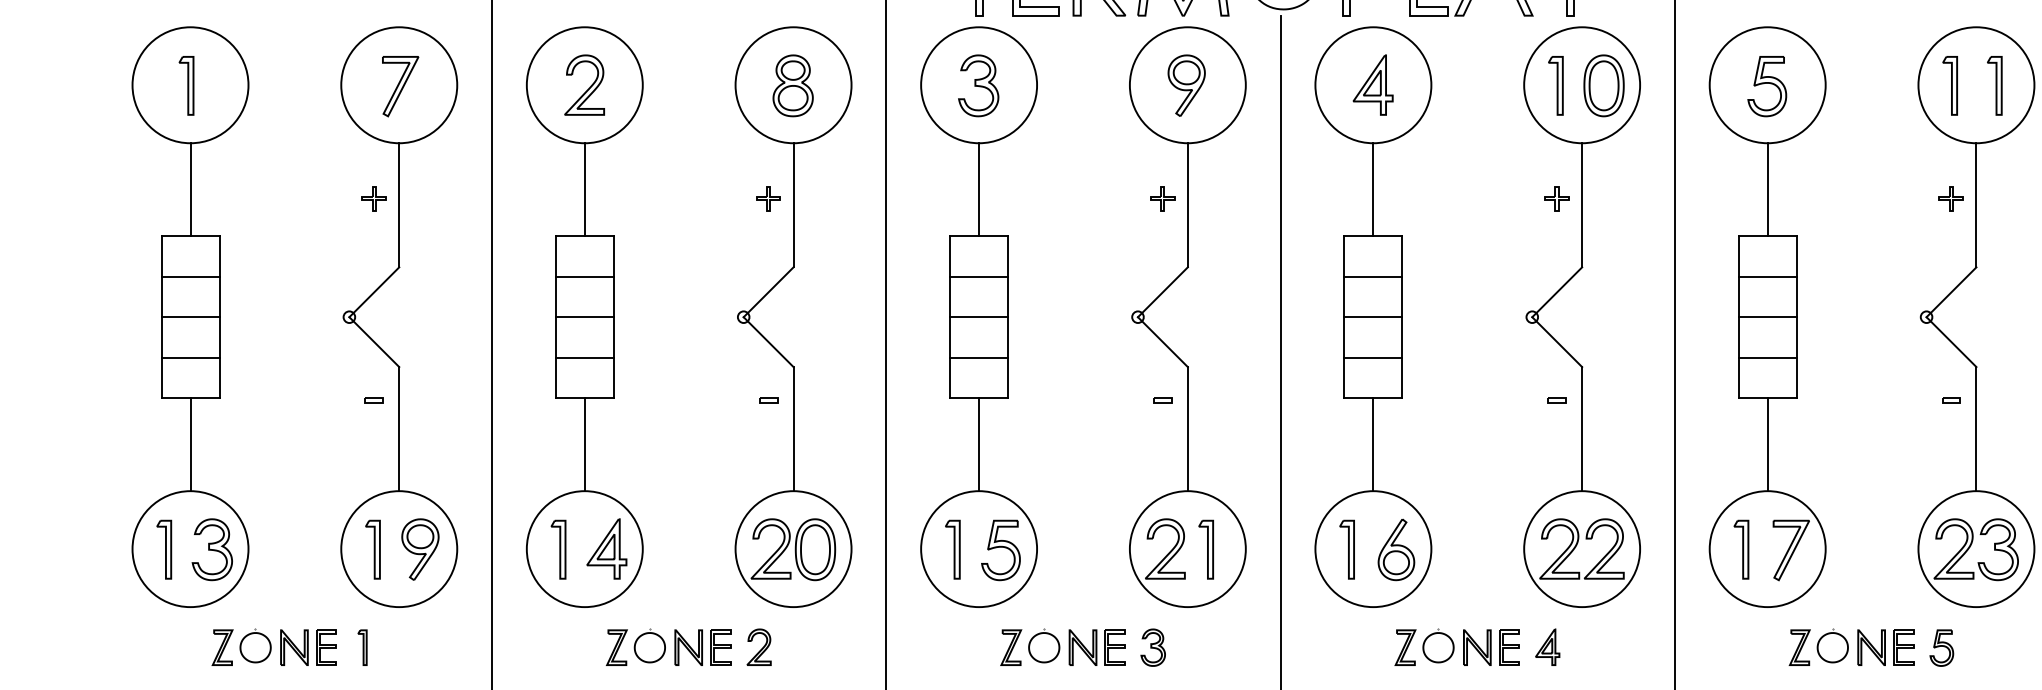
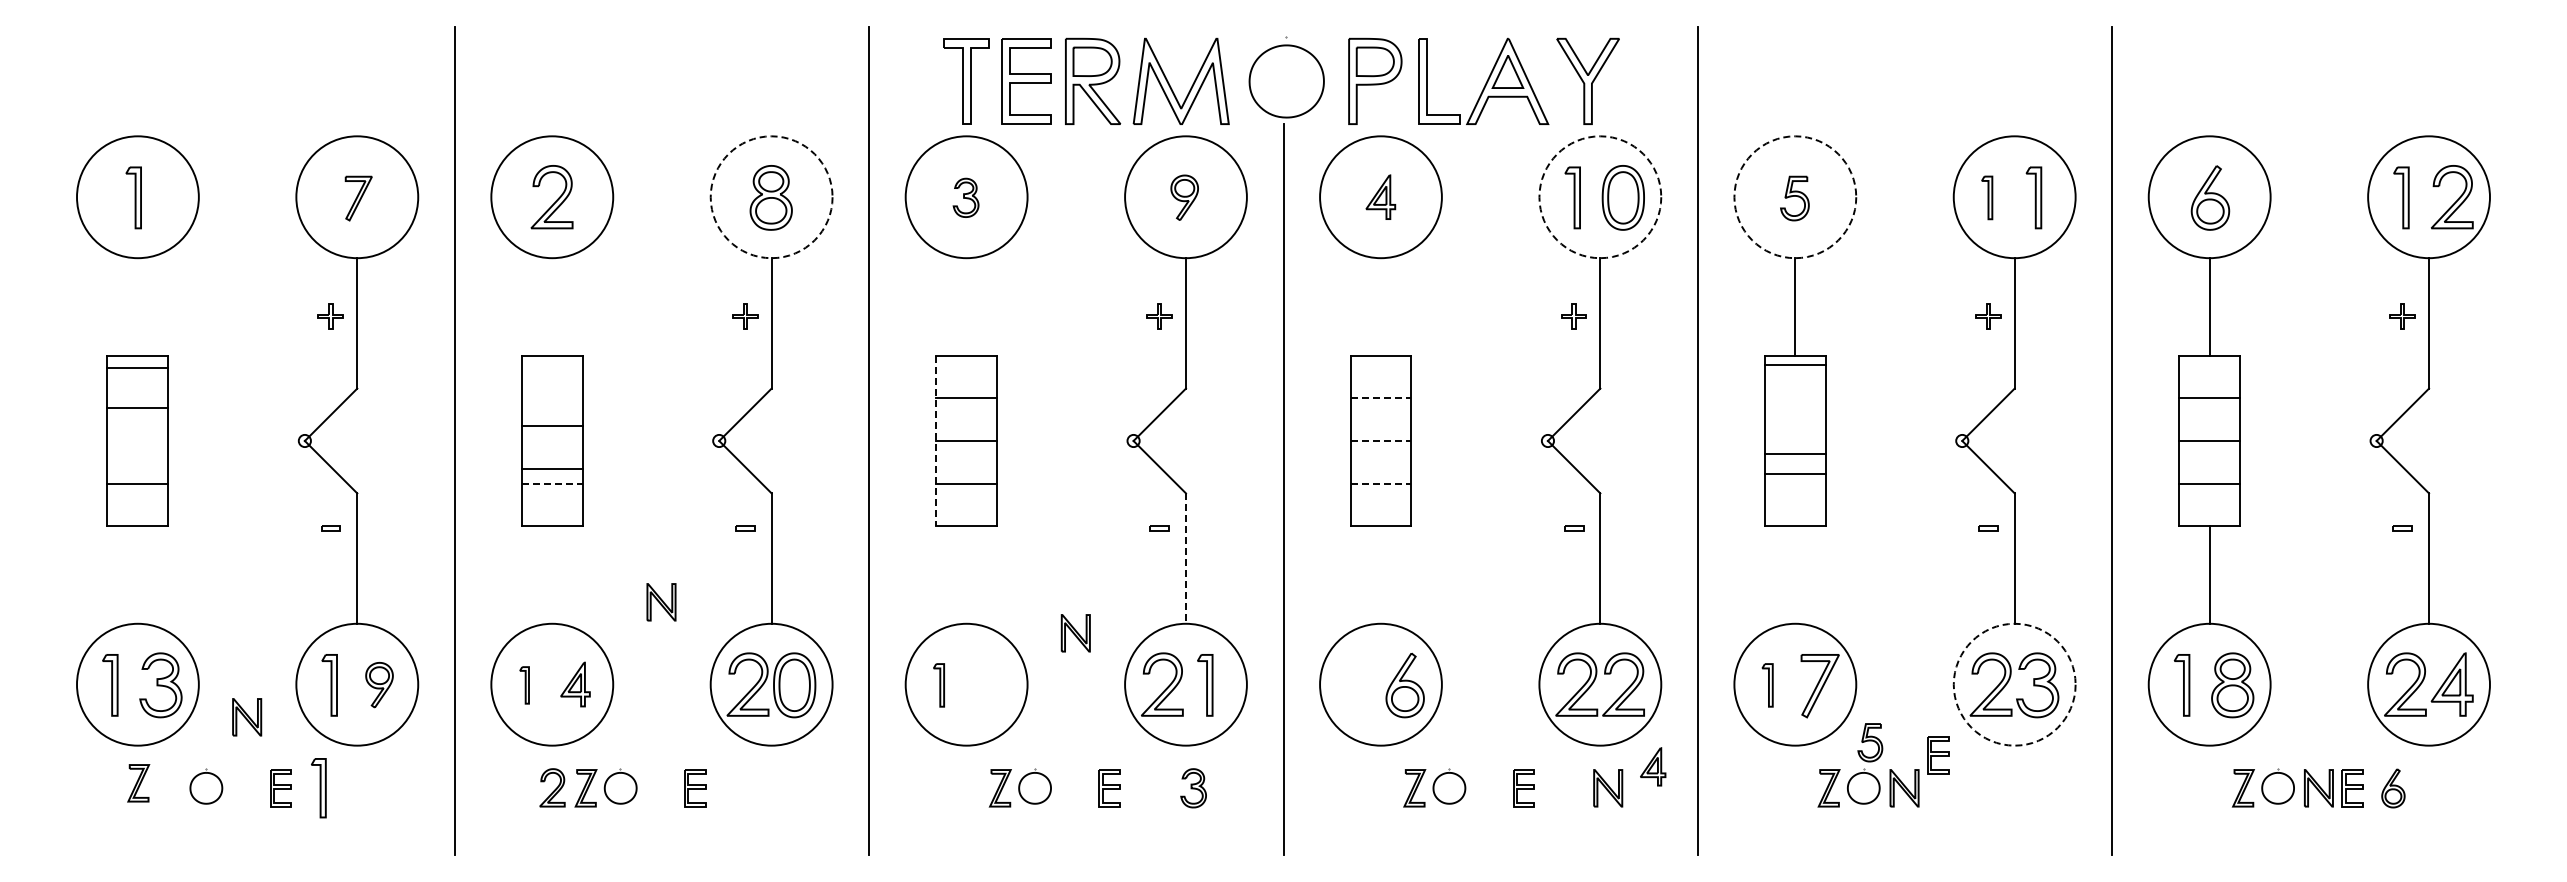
circle: (793, 85) -> (771, 197), solid -> dashed
part: (978, 85) -> (965, 197), size x0.6
part: (1186, 85) -> (1184, 197), size x0.7
part: (1372, 85) -> (1380, 197), size x0.7
circle: (1582, 85) -> (1600, 197), solid -> dashed
circle: (1767, 85) -> (1795, 197), solid -> dashed
part: (1950, 85) -> (1987, 197), size x0.7
part: (400, 86) -> (358, 198), size x0.7
part: (1766, 86) -> (1794, 198), size x0.7
line: (190, 189) -> (137, 306), removed
line: (585, 189) -> (552, 306), removed
line: (978, 189) -> (966, 306), removed
line: (1372, 189) -> (1380, 306), removed
line: (190, 276) -> (137, 368), moved
line: (584, 276) -> (551, 426), moved
line: (1373, 276) -> (1381, 398), solid -> dashed
line: (1766, 276) -> (1794, 365), moved
line: (190, 317) -> (137, 408), moved
line: (584, 317) -> (551, 469), moved
line: (950, 317) -> (936, 441), solid -> dashed
line: (1373, 317) -> (1381, 441), solid -> dashed
line: (1766, 317) -> (1794, 474), moved
line: (585, 357) -> (552, 483), solid -> dashed
line: (1373, 357) -> (1381, 483), solid -> dashed
line: (1766, 357) -> (1794, 453), moved
line: (1188, 429) -> (1186, 559), solid -> dashed
line: (190, 444) -> (137, 574), removed
line: (585, 444) -> (552, 574), removed
line: (978, 444) -> (966, 574), removed
line: (1372, 444) -> (1380, 574), removed
line: (1767, 444) -> (1795, 574), removed
part: (420, 548) -> (379, 684), size x0.7
part: (606, 548) -> (575, 684), size x0.7
circle: (1976, 548) -> (2014, 684), solid -> dashed
part: (558, 549) -> (524, 685), size x0.6
part: (952, 549) -> (938, 685), size x0.7
part: (1347, 549) -> (1353, 685), removed
part: (1741, 549) -> (1767, 685), size x0.7
part: (1000, 550) -> (989, 686), removed
part: (759, 646) -> (552, 787), moved
part: (1548, 646) -> (1653, 766), moved
part: (222, 647) -> (138, 783), moved
part: (294, 647) -> (247, 717), moved
part: (362, 647) -> (318, 788), size x1.6
part: (688, 647) -> (661, 602), moved
part: (1082, 647) -> (1075, 633), moved
part: (1153, 647) -> (1193, 788), moved
part: (1477, 647) -> (1608, 788), moved
part: (1903, 647) -> (1938, 755), moved
part: (1941, 647) -> (1870, 742), moved

